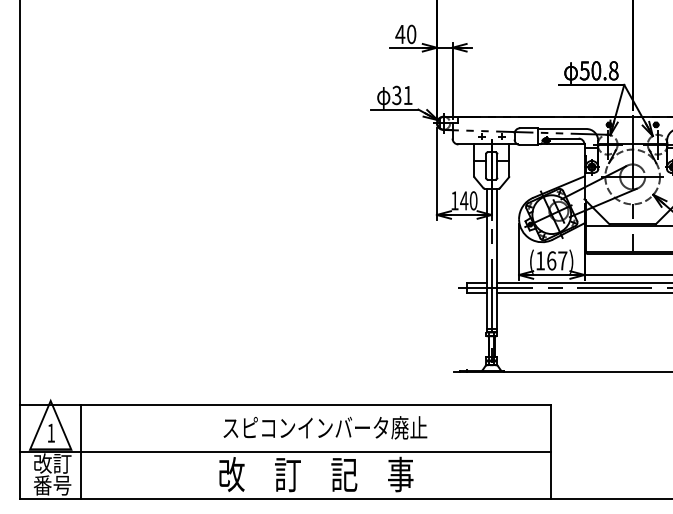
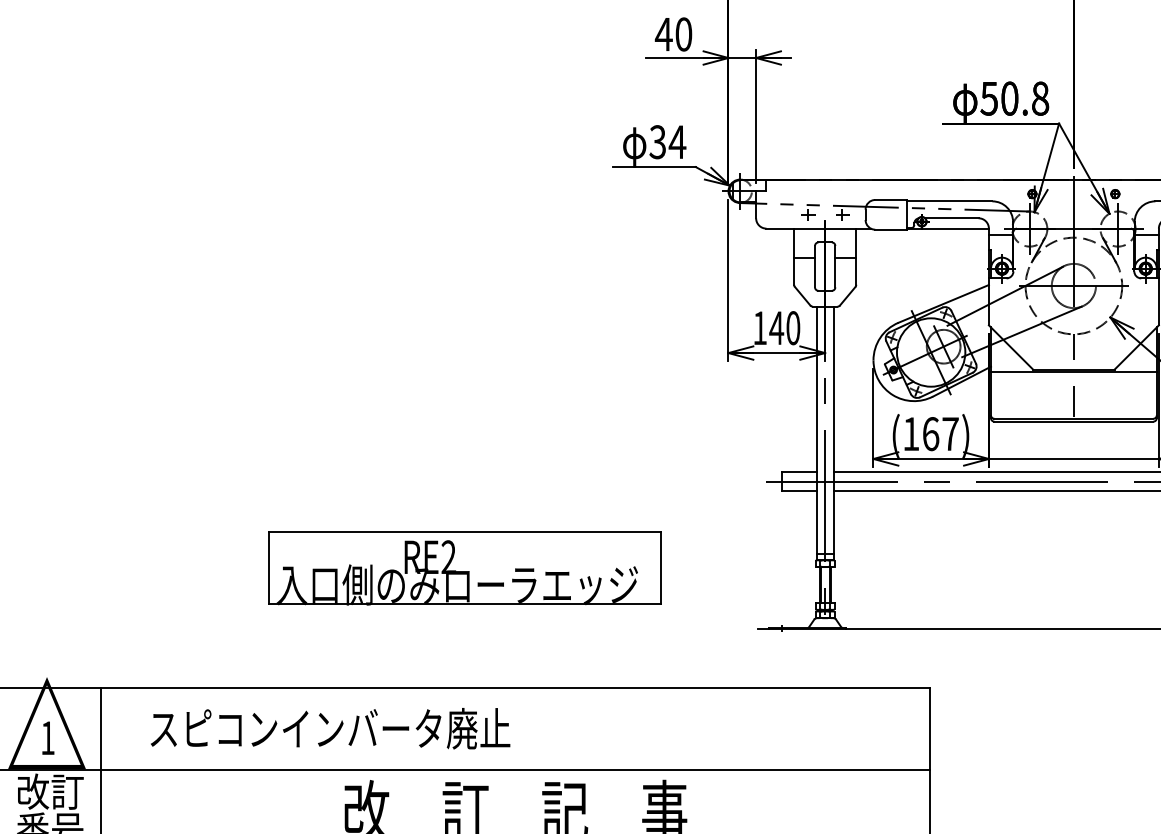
text: (408, 95) -> (678, 142), 31 -> 34
part: (287, 336) -> (464, 567), added
text: (325, 427) -> (330, 728), moved

